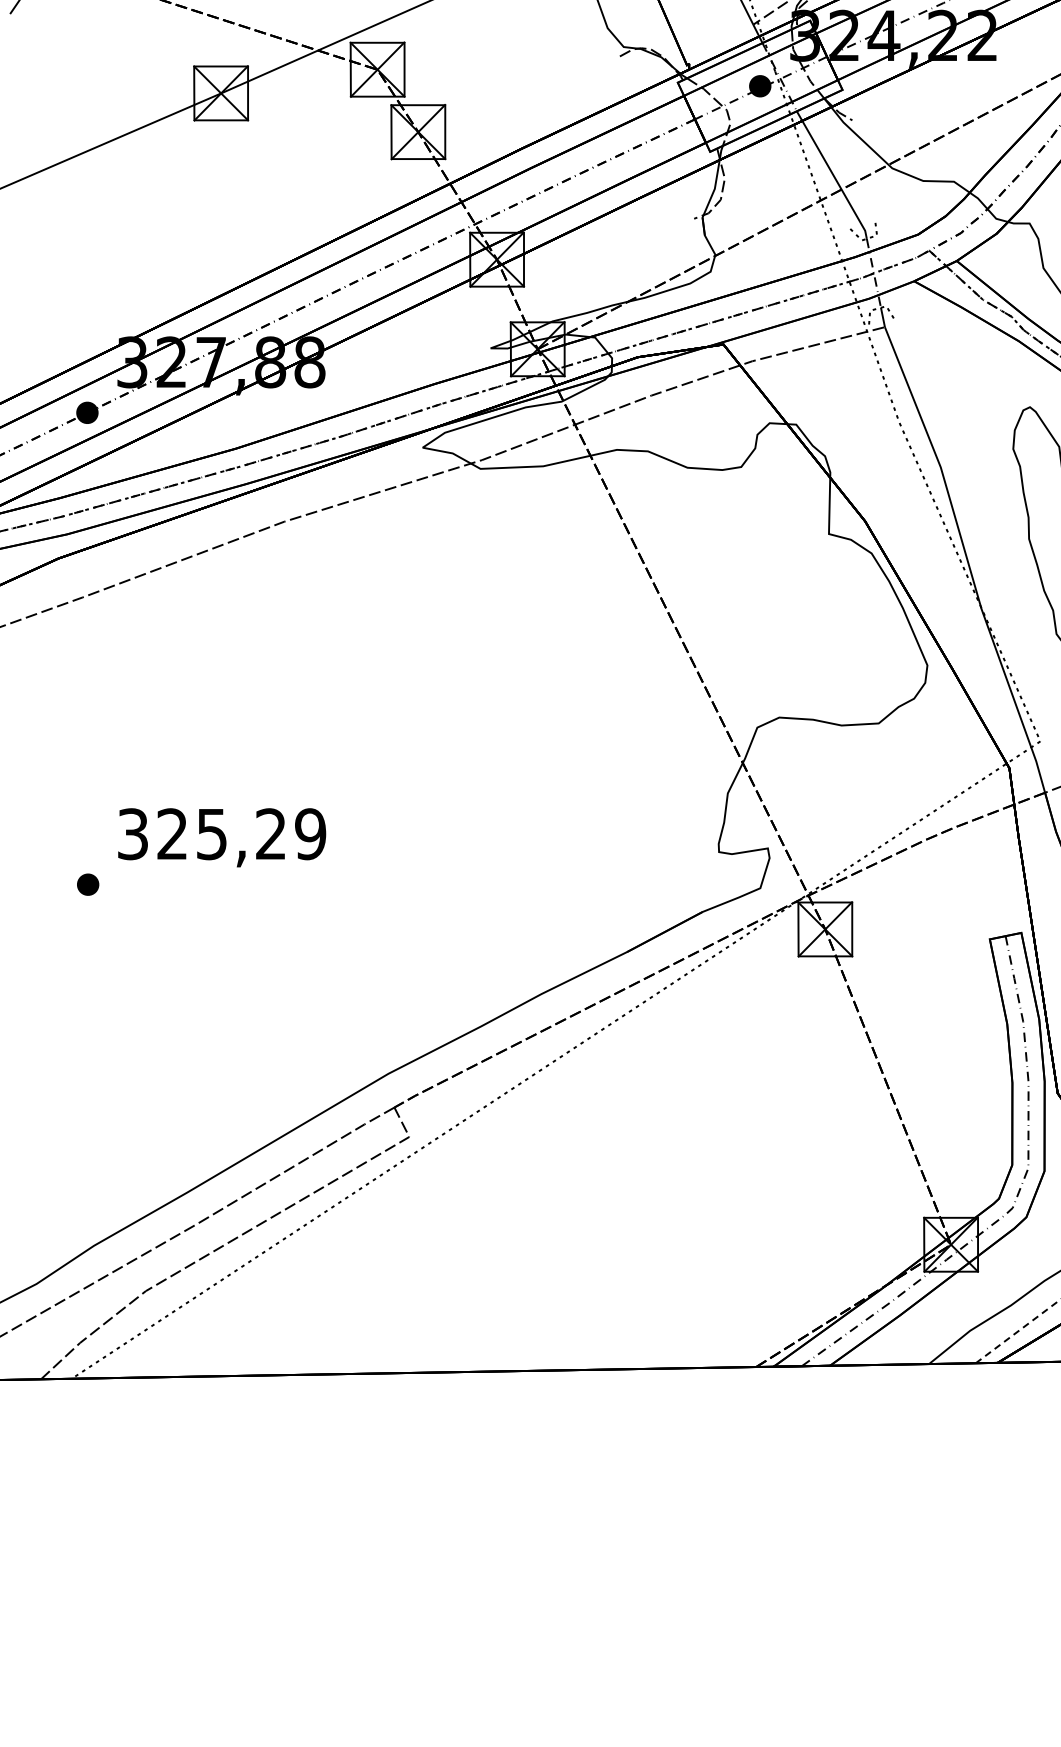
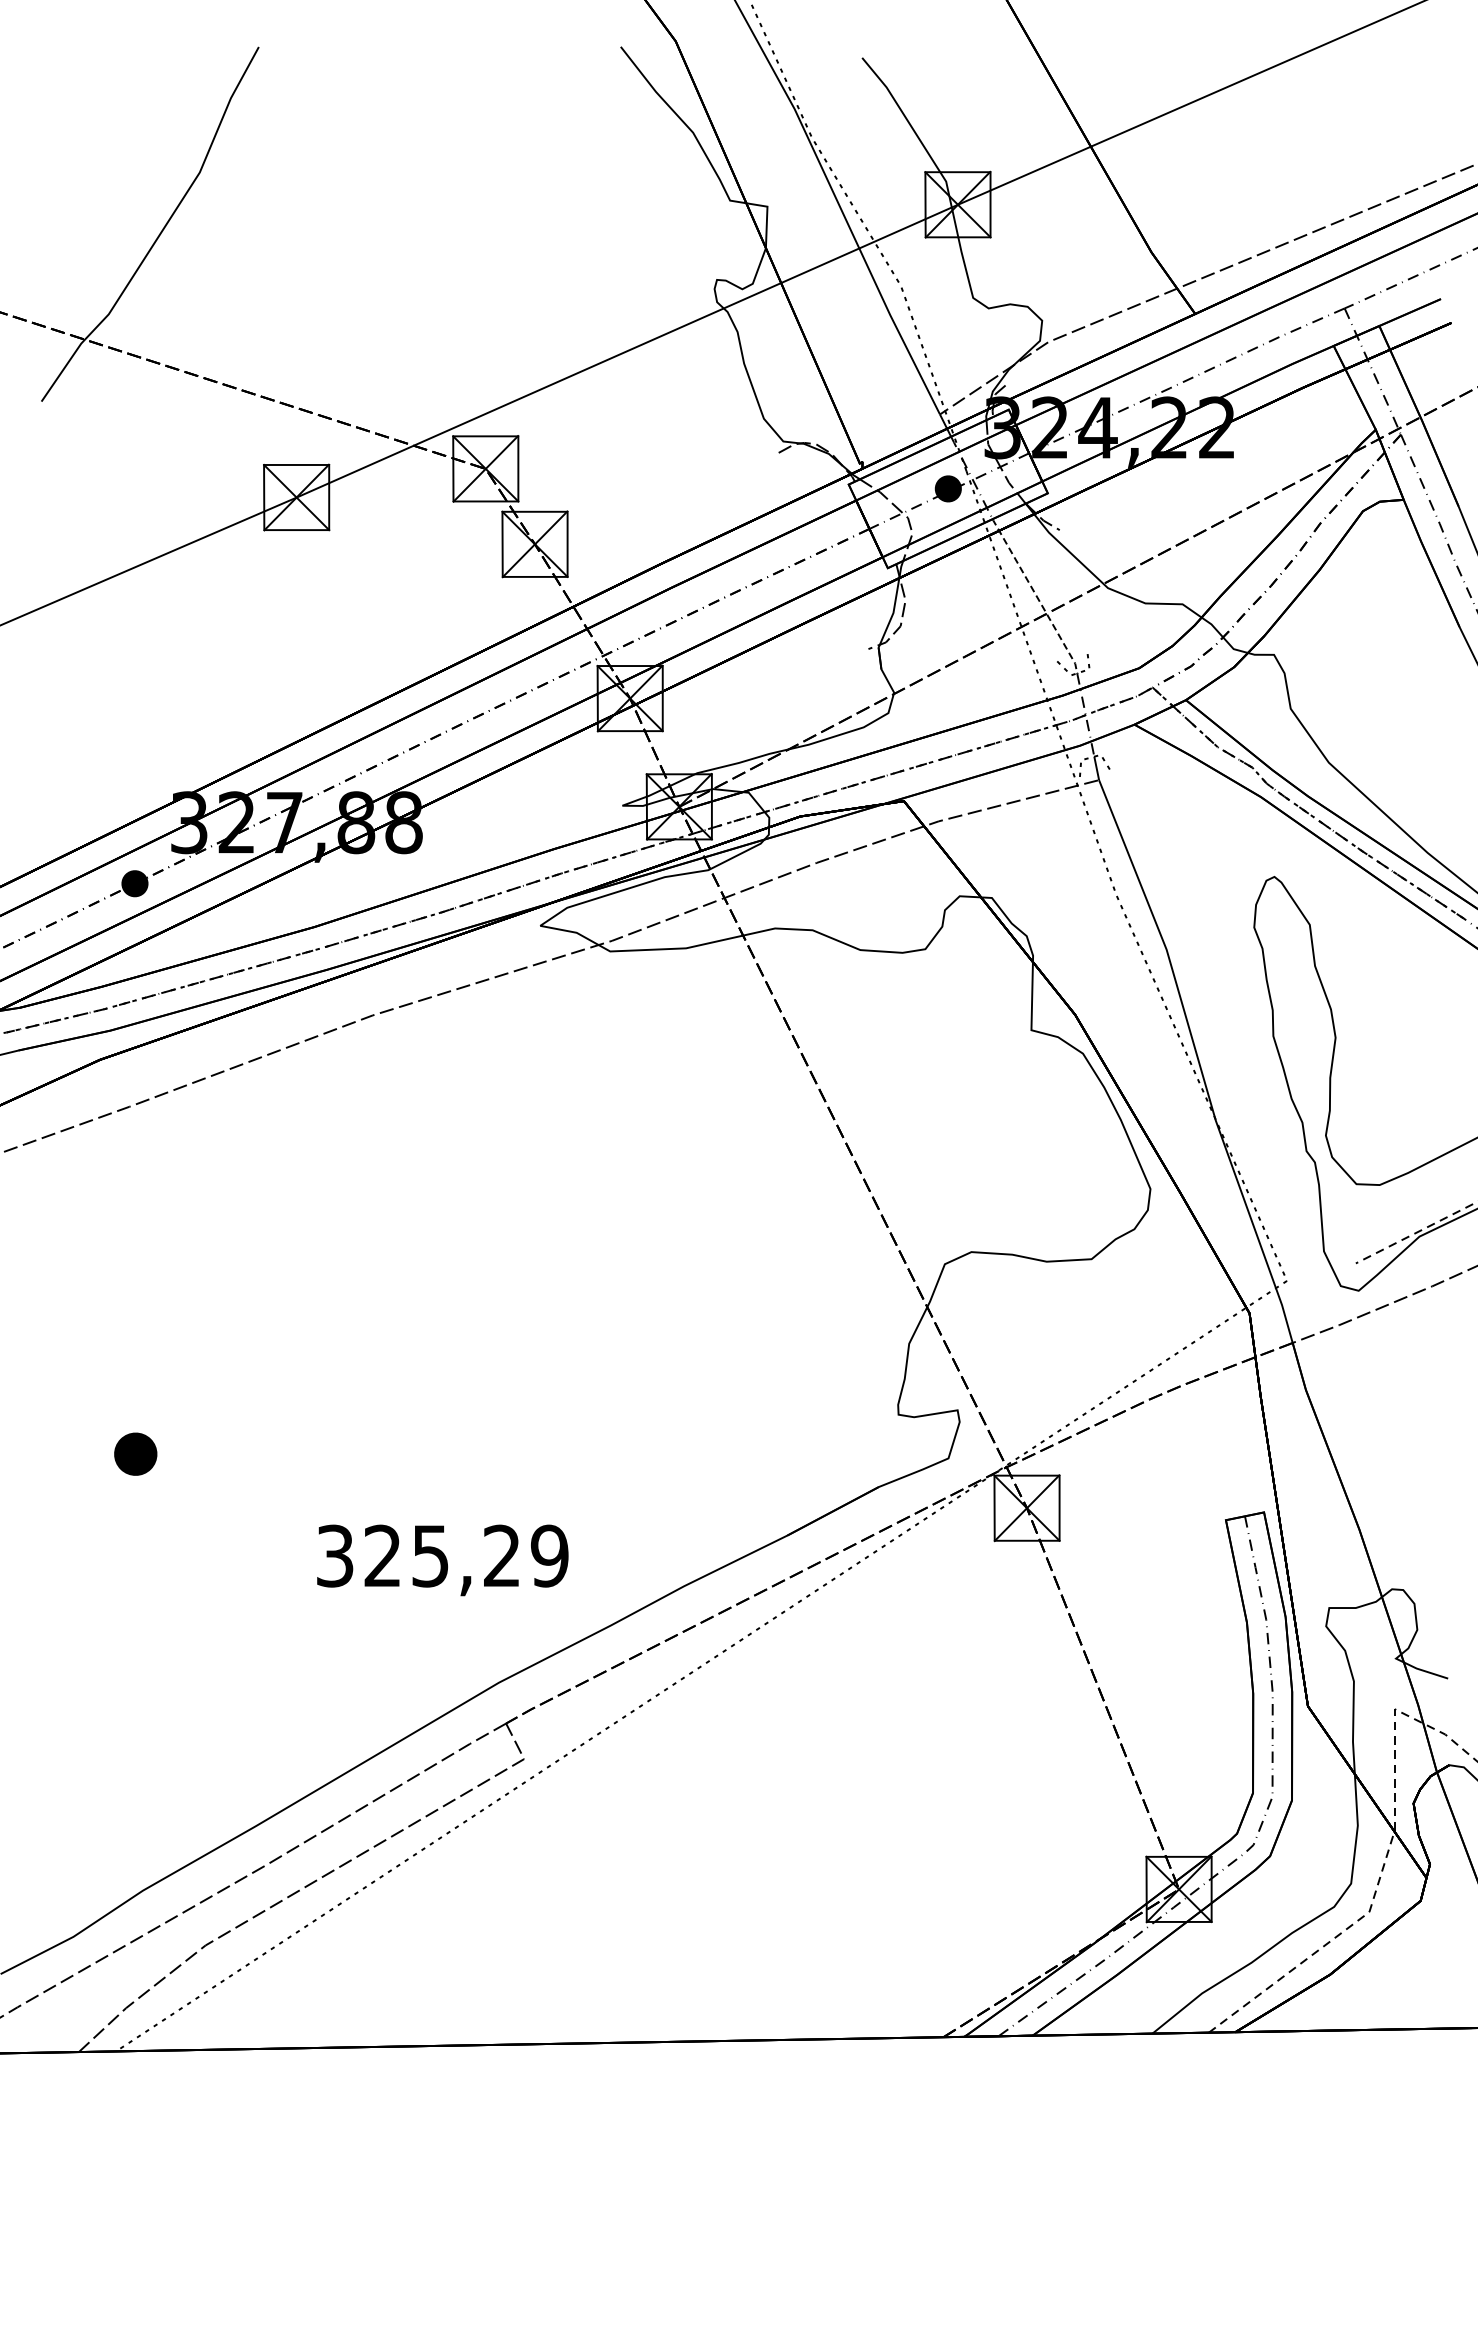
line: (833, 174) -> (1036, 595), solid -> dashed
text: (221, 837) -> (442, 1560), moved
part: (87, 884) -> (135, 1453), size x1.6

